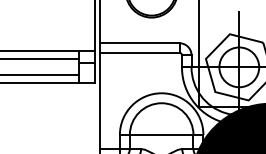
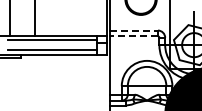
line: (140, 43) -> (134, 30), solid -> dashed
line: (139, 53) -> (133, 36), solid -> dashed

